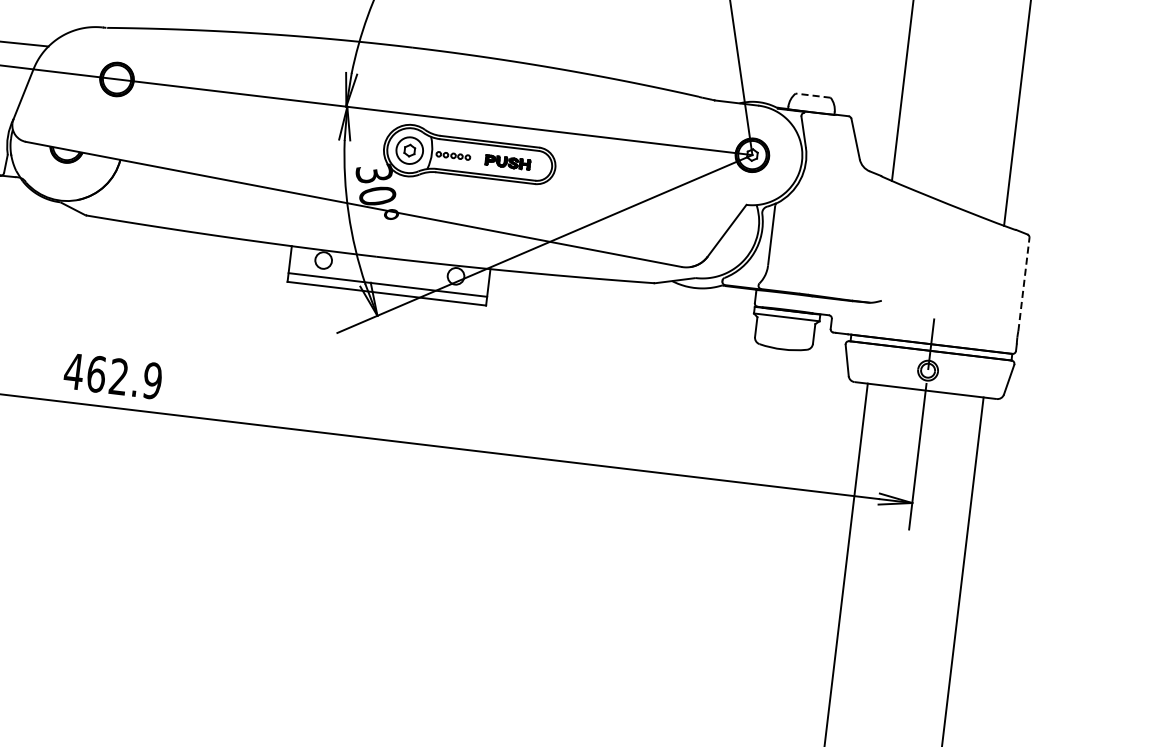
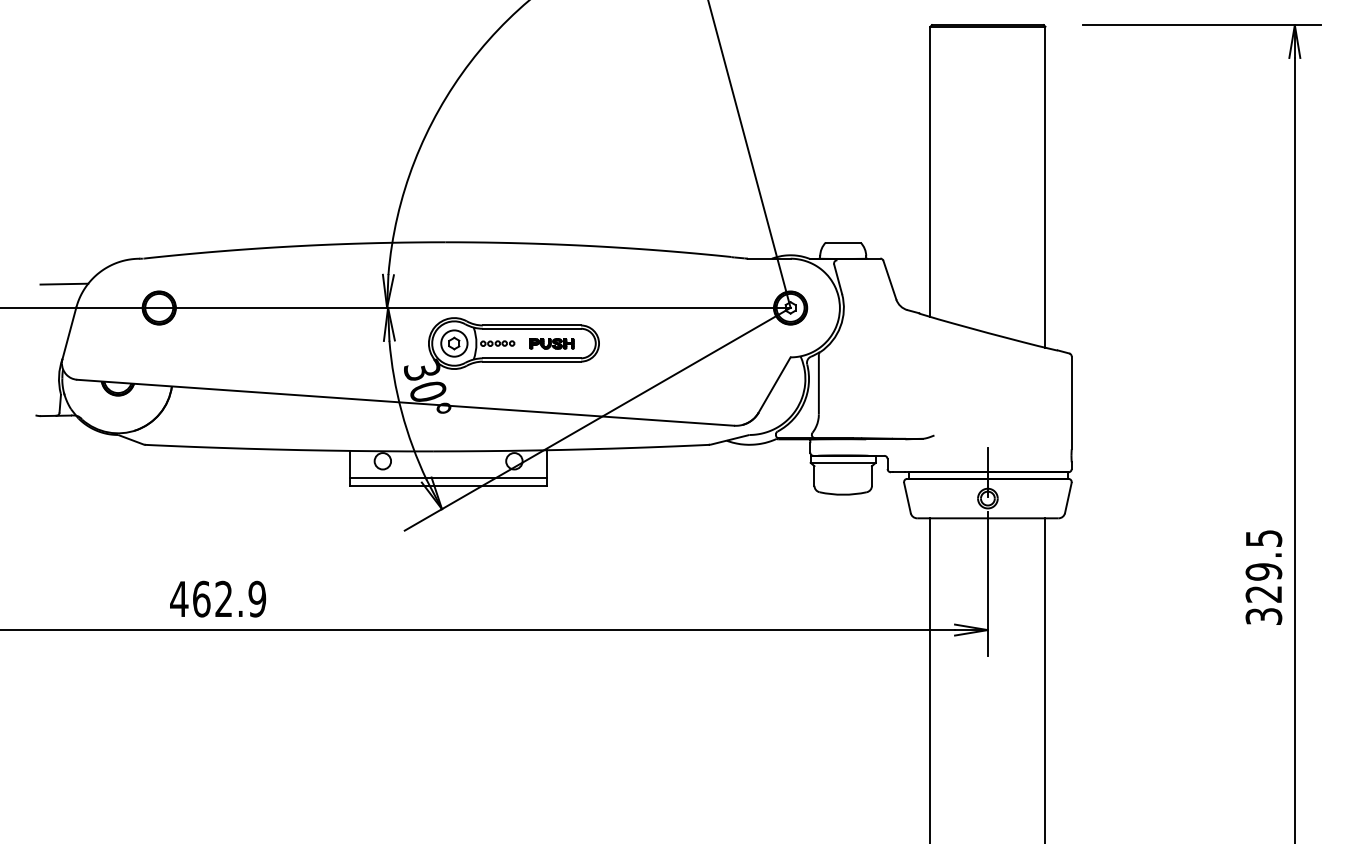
line: (812, 95) -> (842, 242), dashed -> solid
line: (1023, 284) -> (1071, 402), dashed -> solid
text: (113, 375) -> (218, 598), moved

